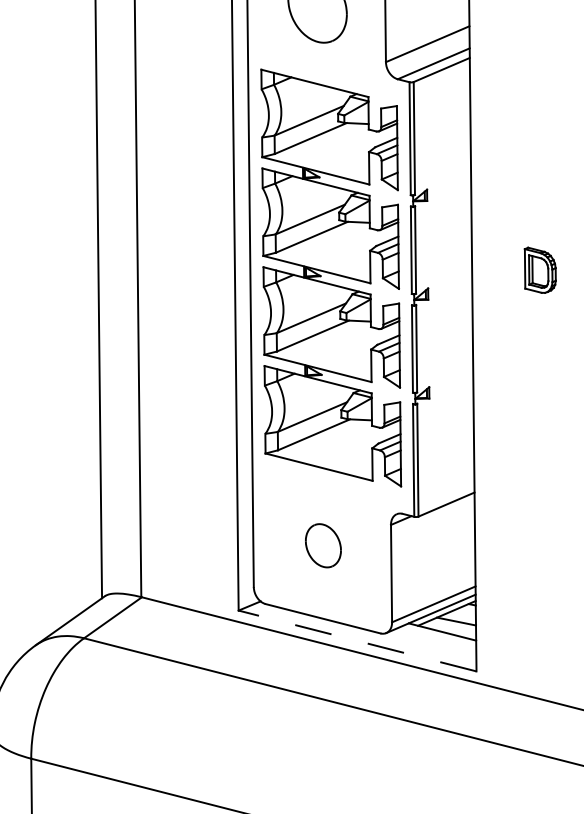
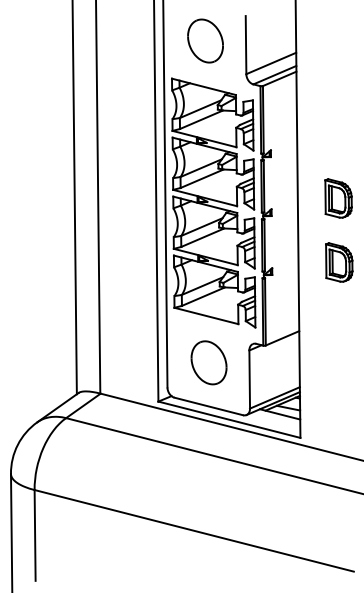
part: (540, 270) -> (338, 198), size x1.43
part: (541, 377) -> (339, 262), added
part: (322, 545) -> (208, 362), size x1.67
line: (356, 640) -> (228, 419), dashed -> solid

